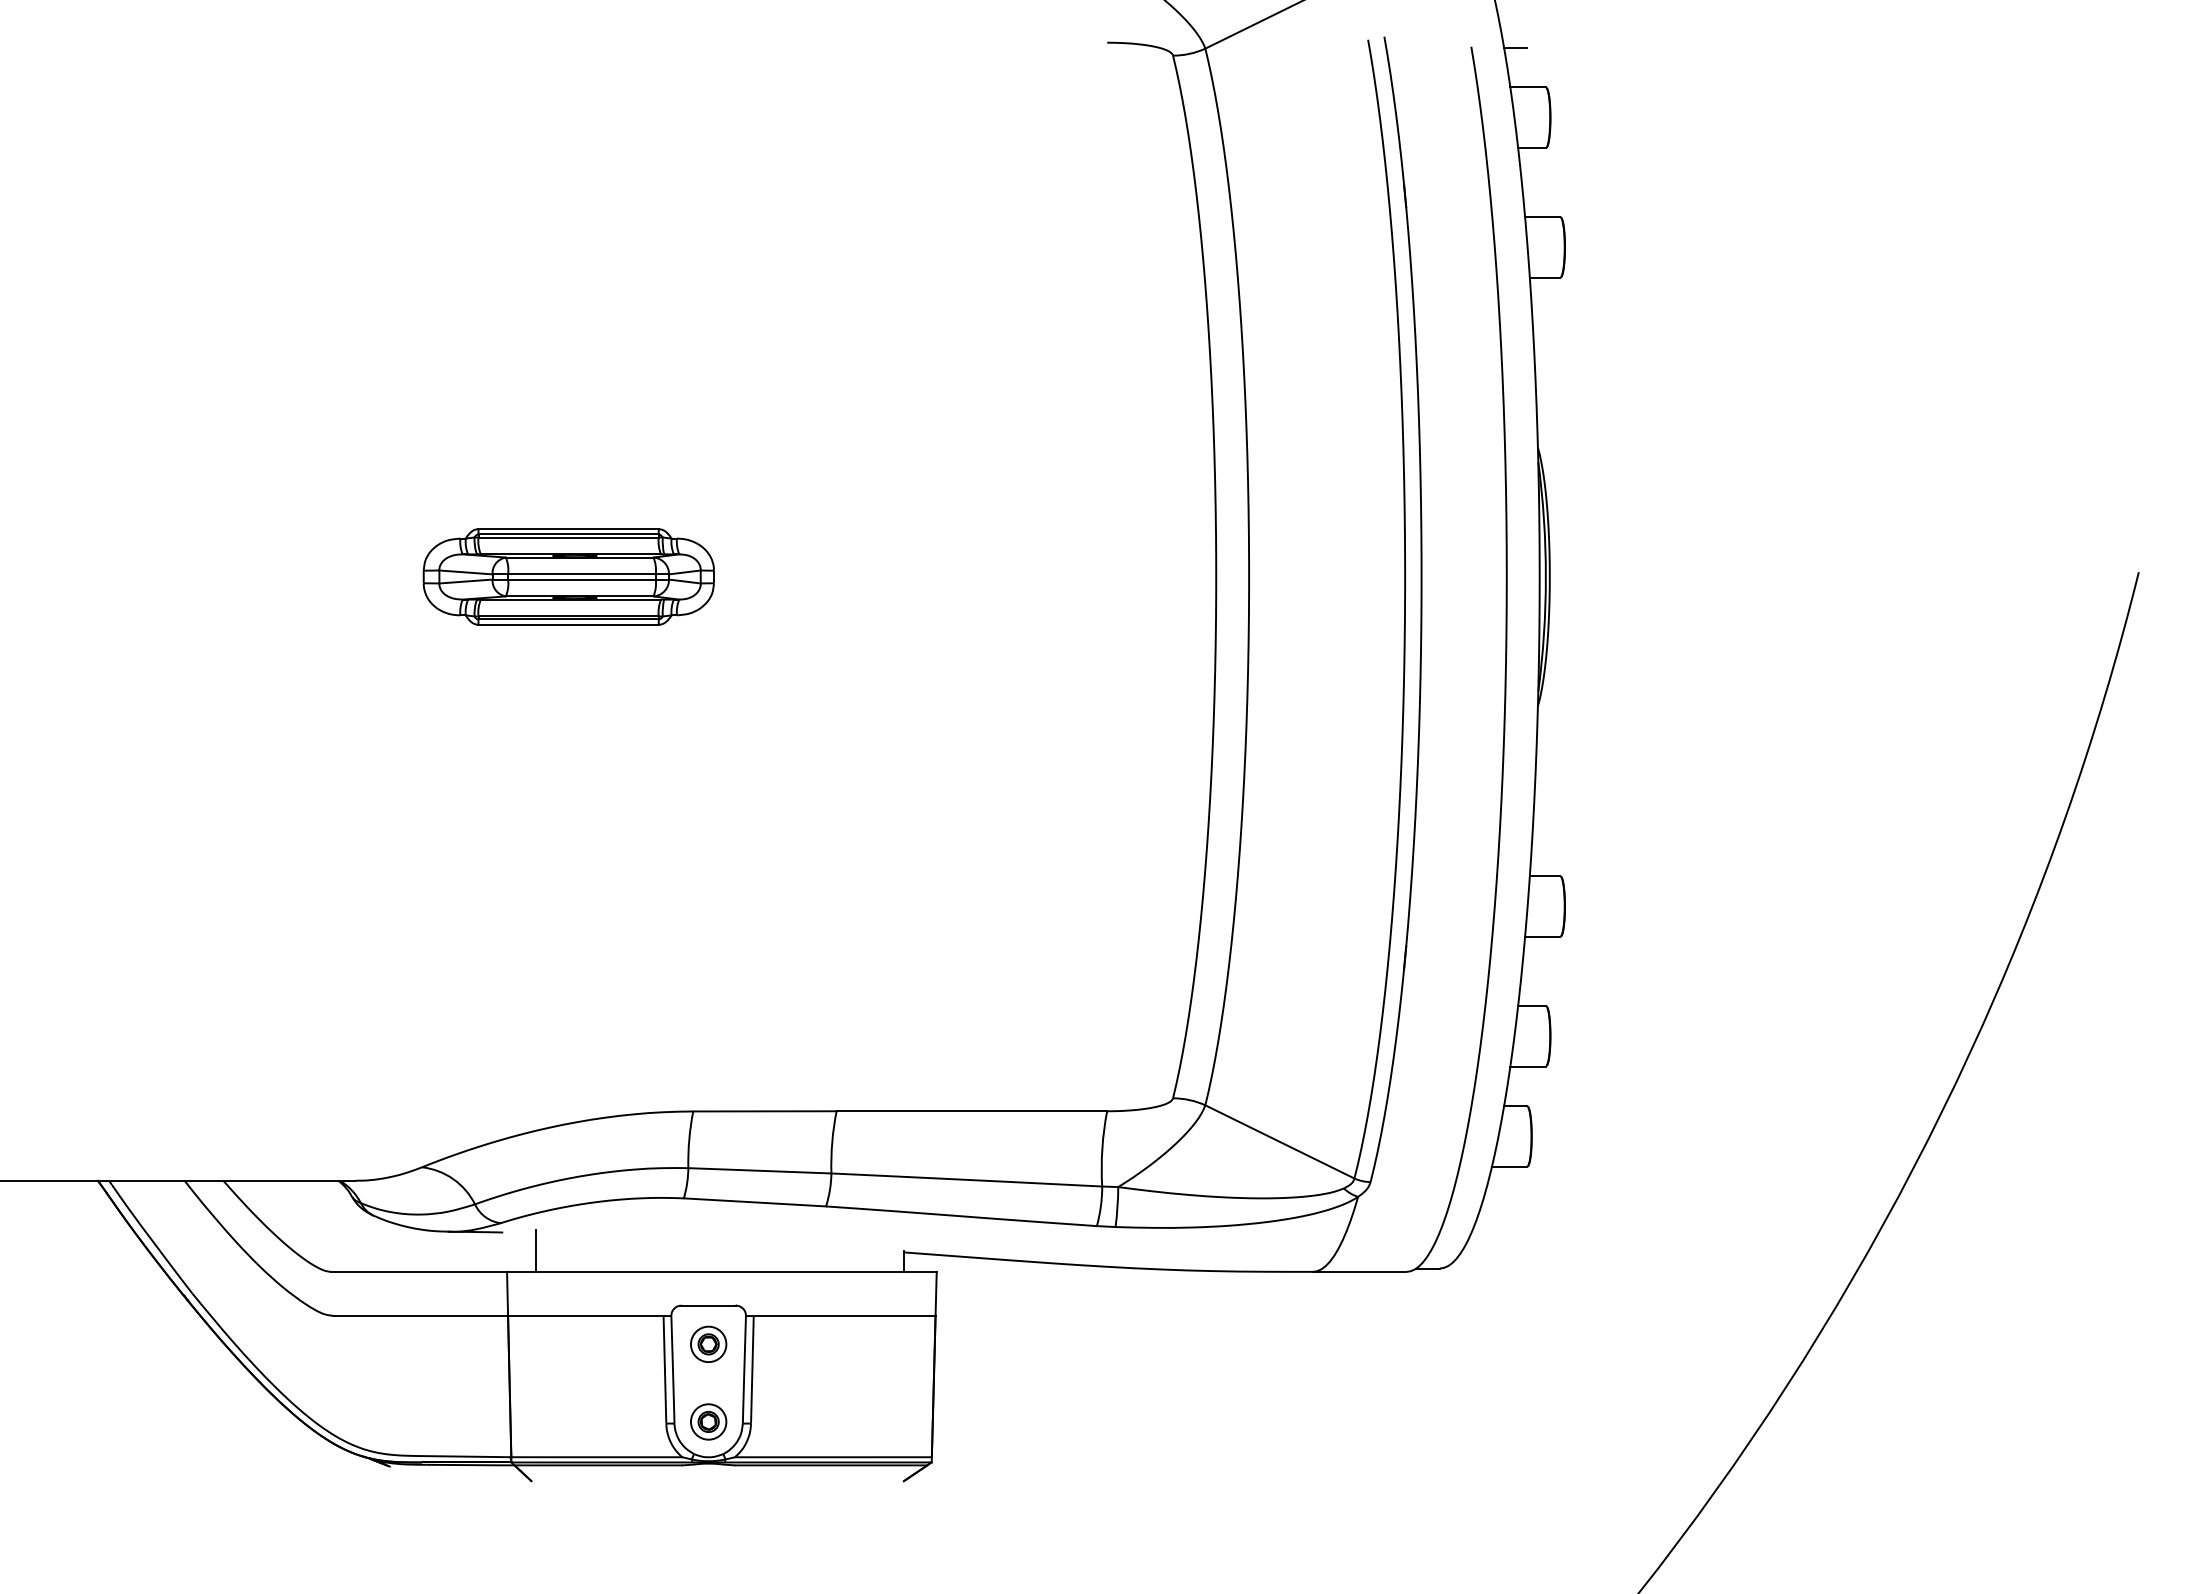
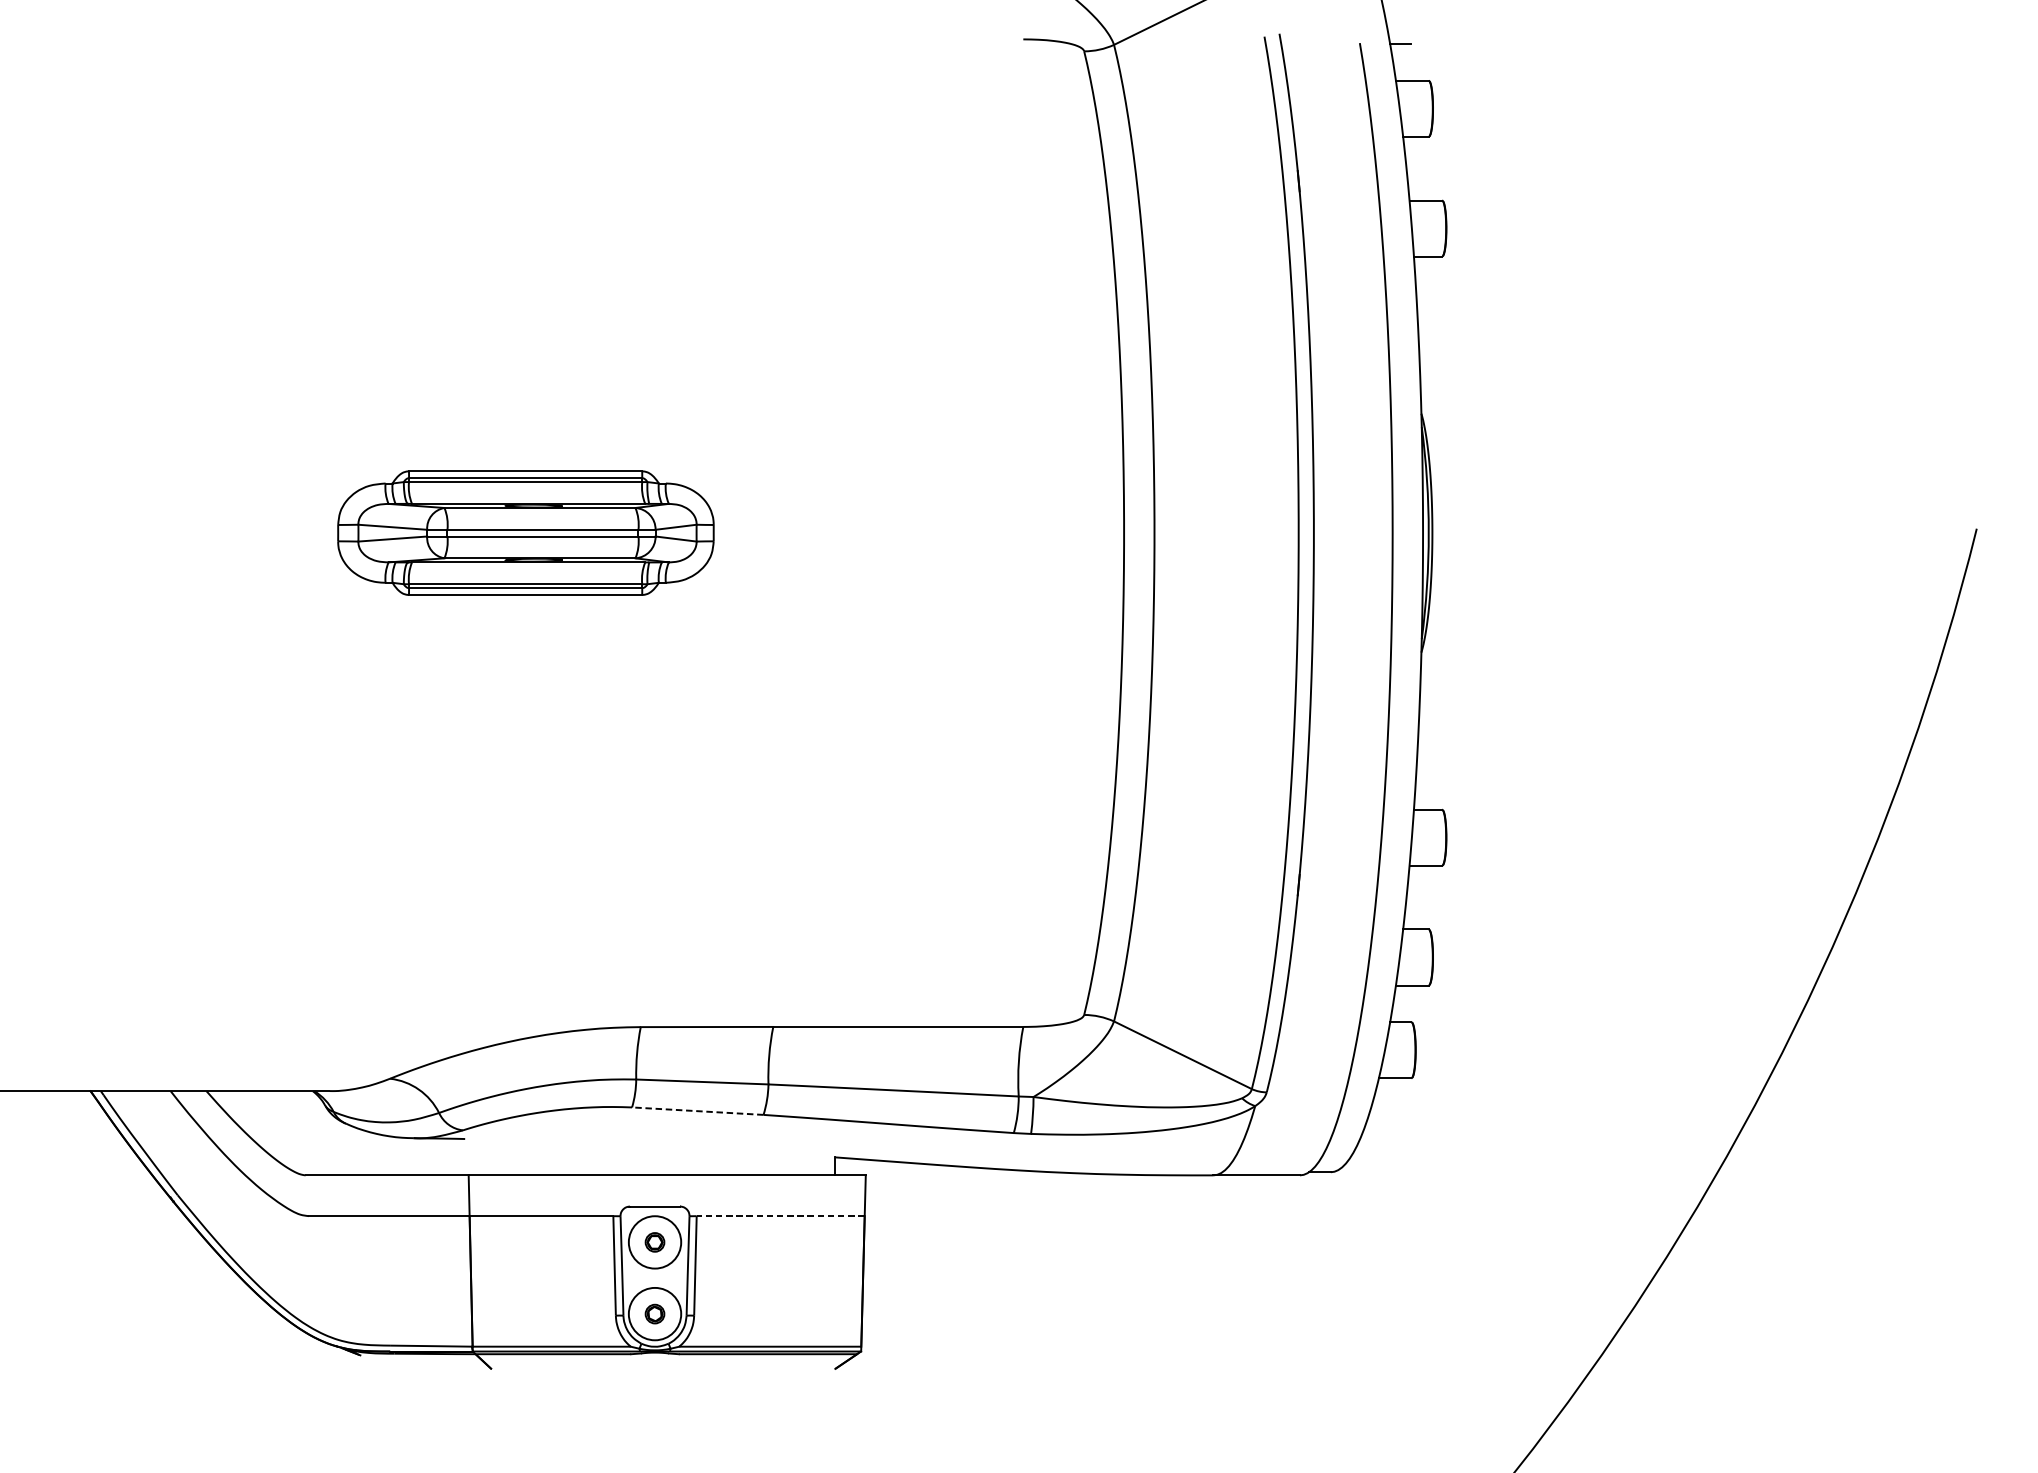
part: (568, 576) -> (525, 532), size x1.4
line: (754, 1202) -> (697, 1111), solid -> dashed
line: (536, 1250) -> (495, 1155), removed
line: (844, 1315) -> (780, 1215), solid -> dashed
circle: (708, 1344) -> (654, 1242), size x1.6
circle: (708, 1421) -> (654, 1313), size x1.6

